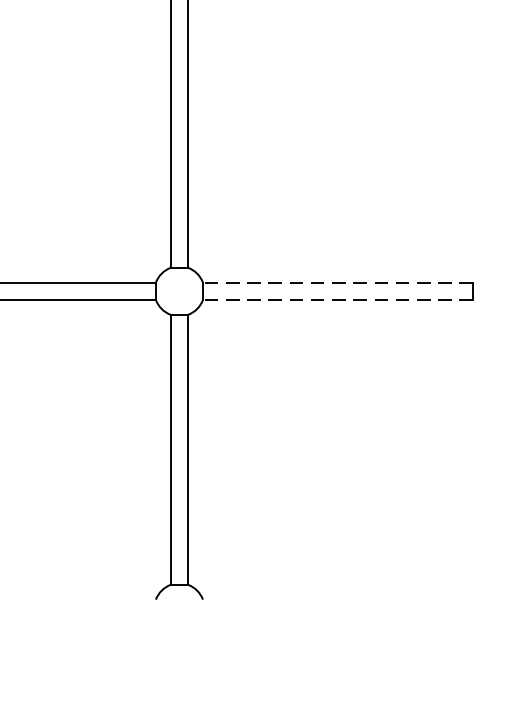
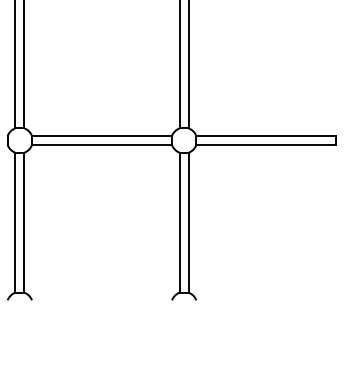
line: (338, 283) -> (266, 136), dashed -> solid
line: (338, 300) -> (266, 145), dashed -> solid

